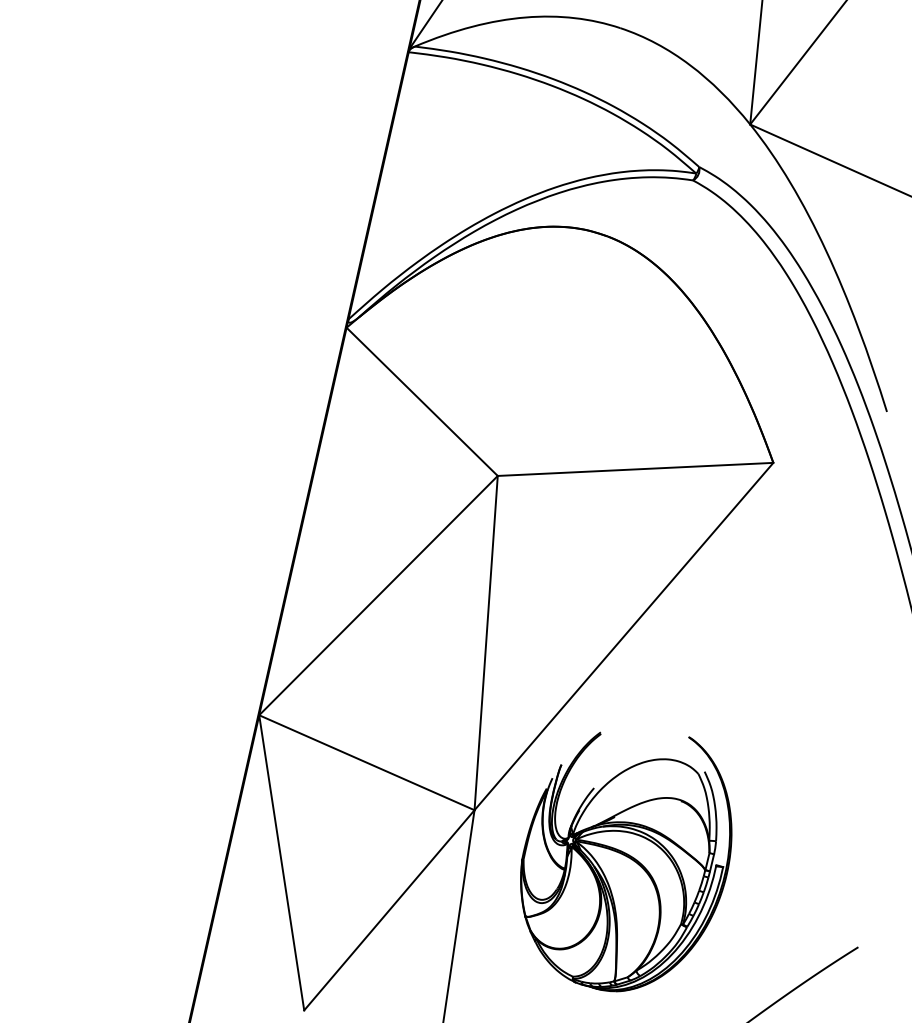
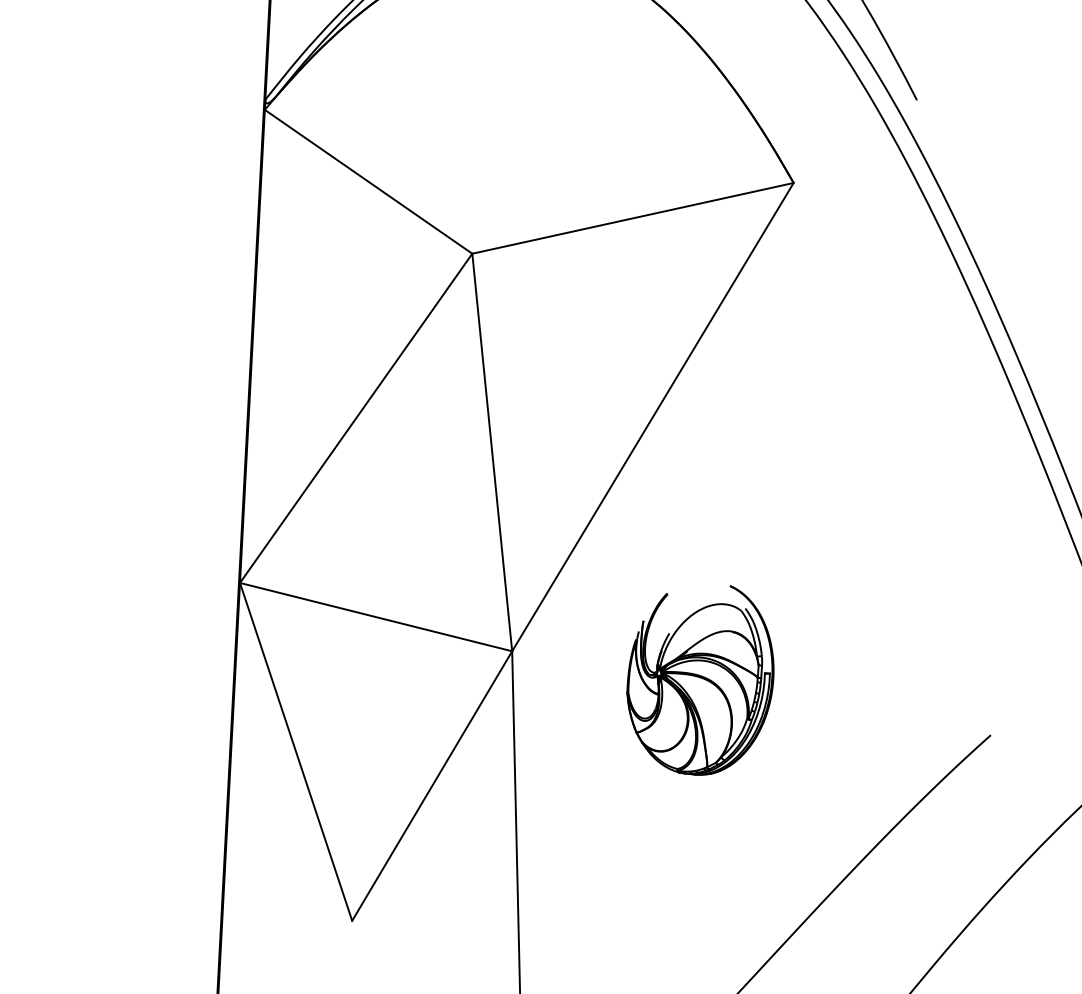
part: (626, 861) -> (701, 681), size x0.6

